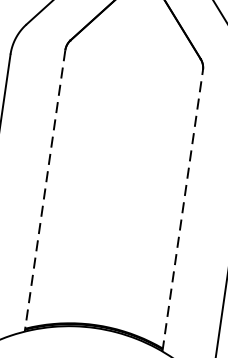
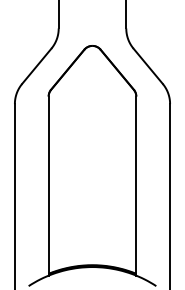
line: (44, 191) -> (48, 186), dashed -> solid
line: (182, 211) -> (136, 186), dashed -> solid

